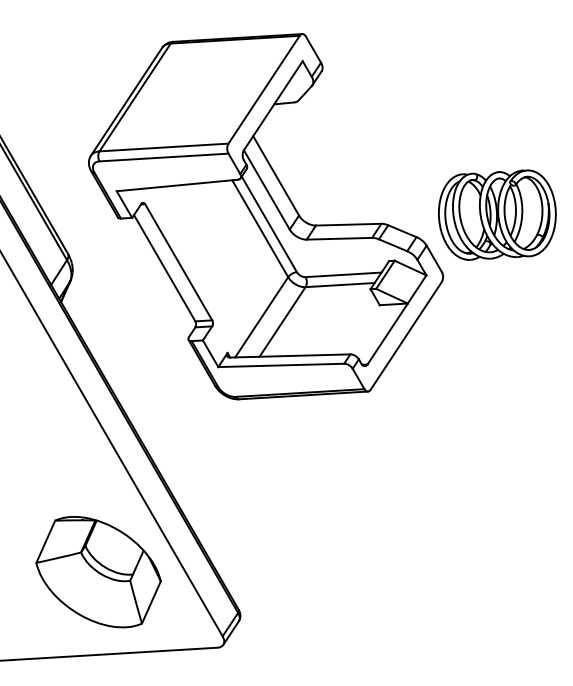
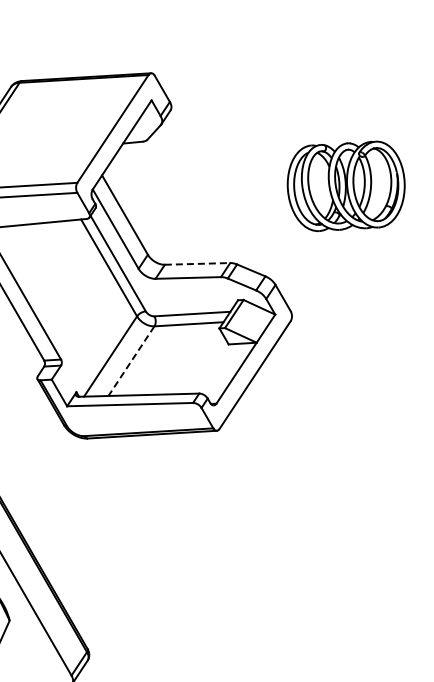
part: (497, 214) -> (346, 185), moved
line: (348, 224) -> (197, 263), solid -> dashed
line: (282, 321) -> (131, 360), solid -> dashed

